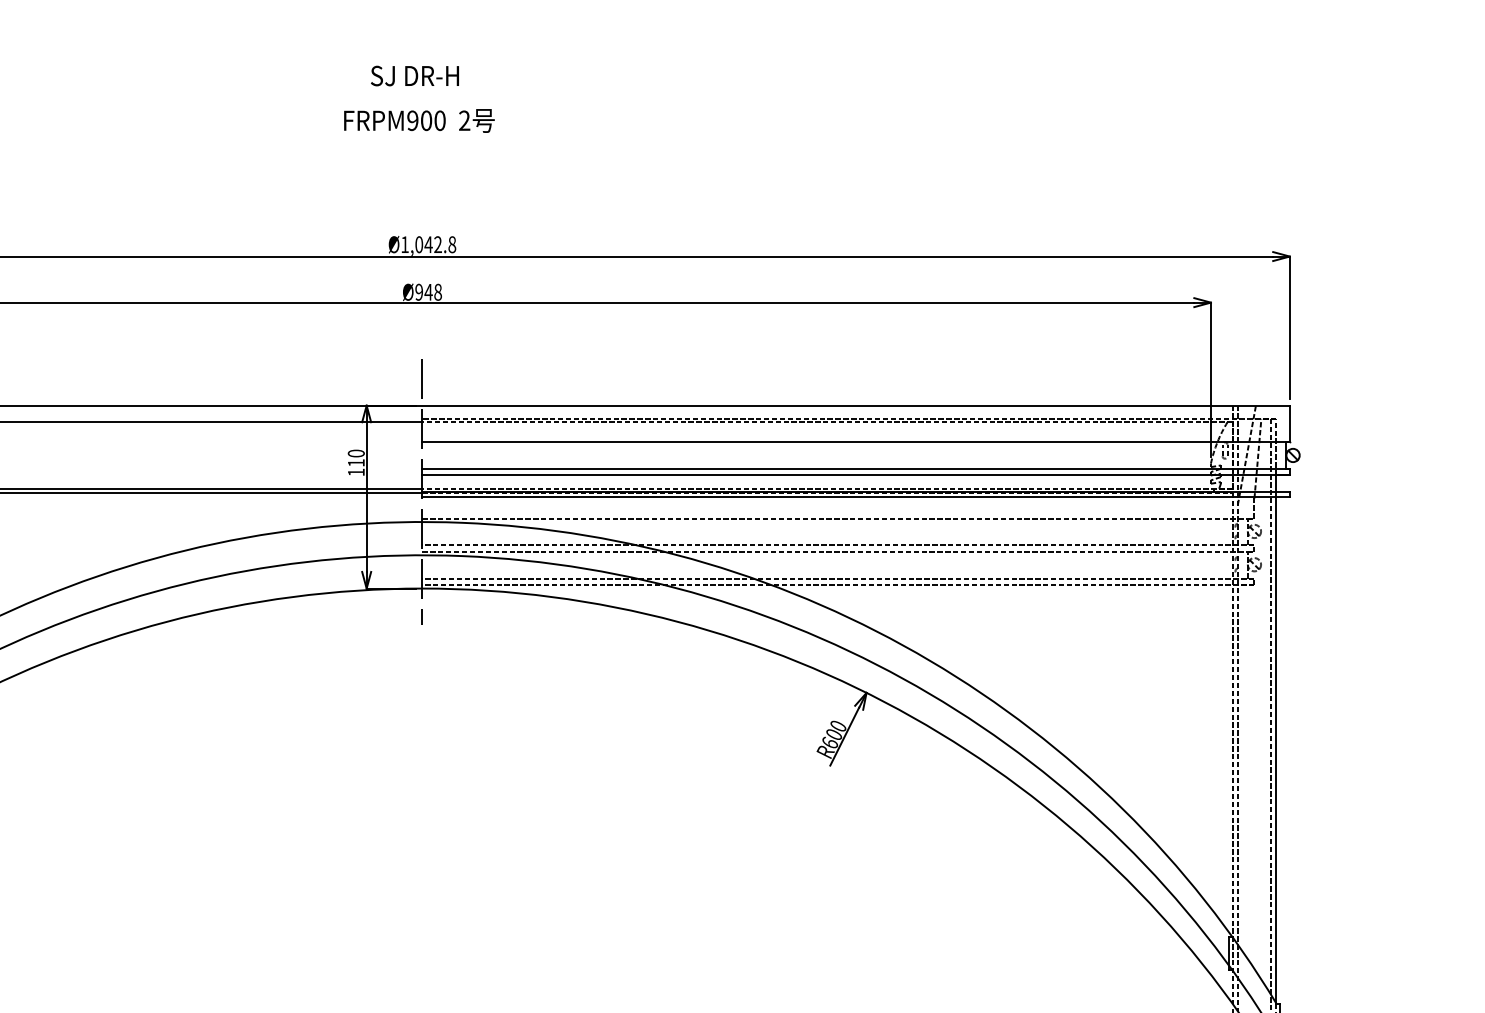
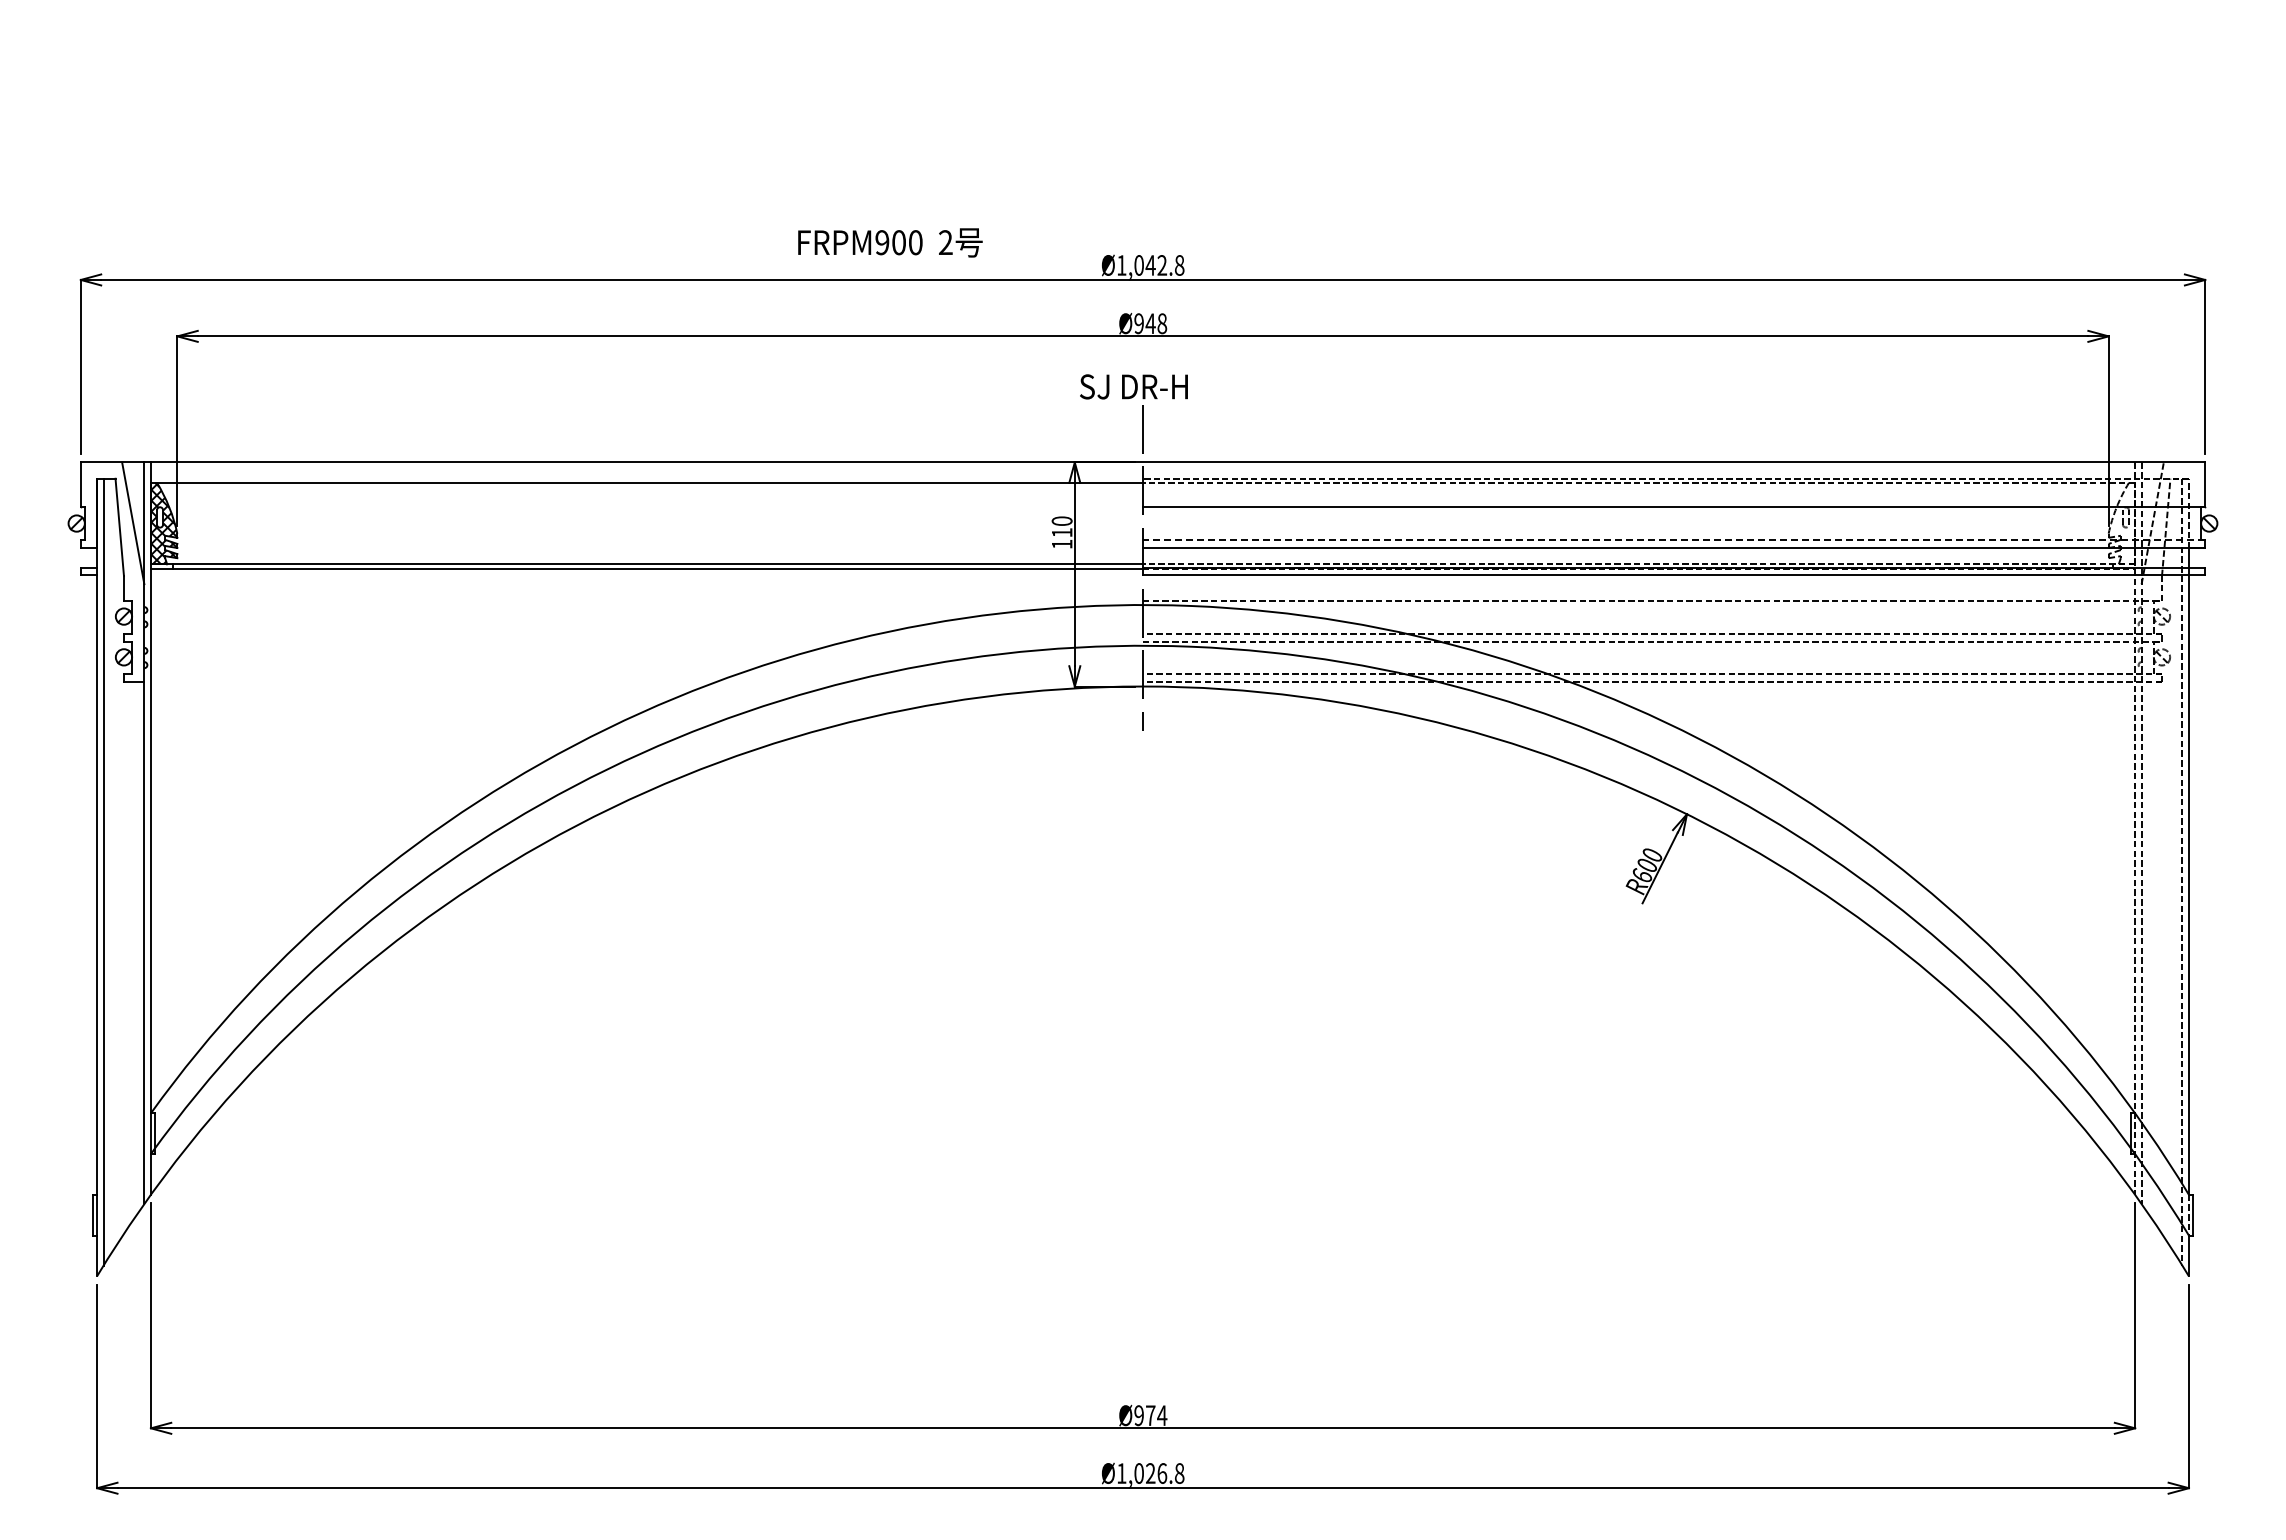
text: (414, 75) -> (1133, 386), moved
text: (419, 120) -> (890, 242), moved
line: (855, 468) -> (1673, 539), solid -> dashed

